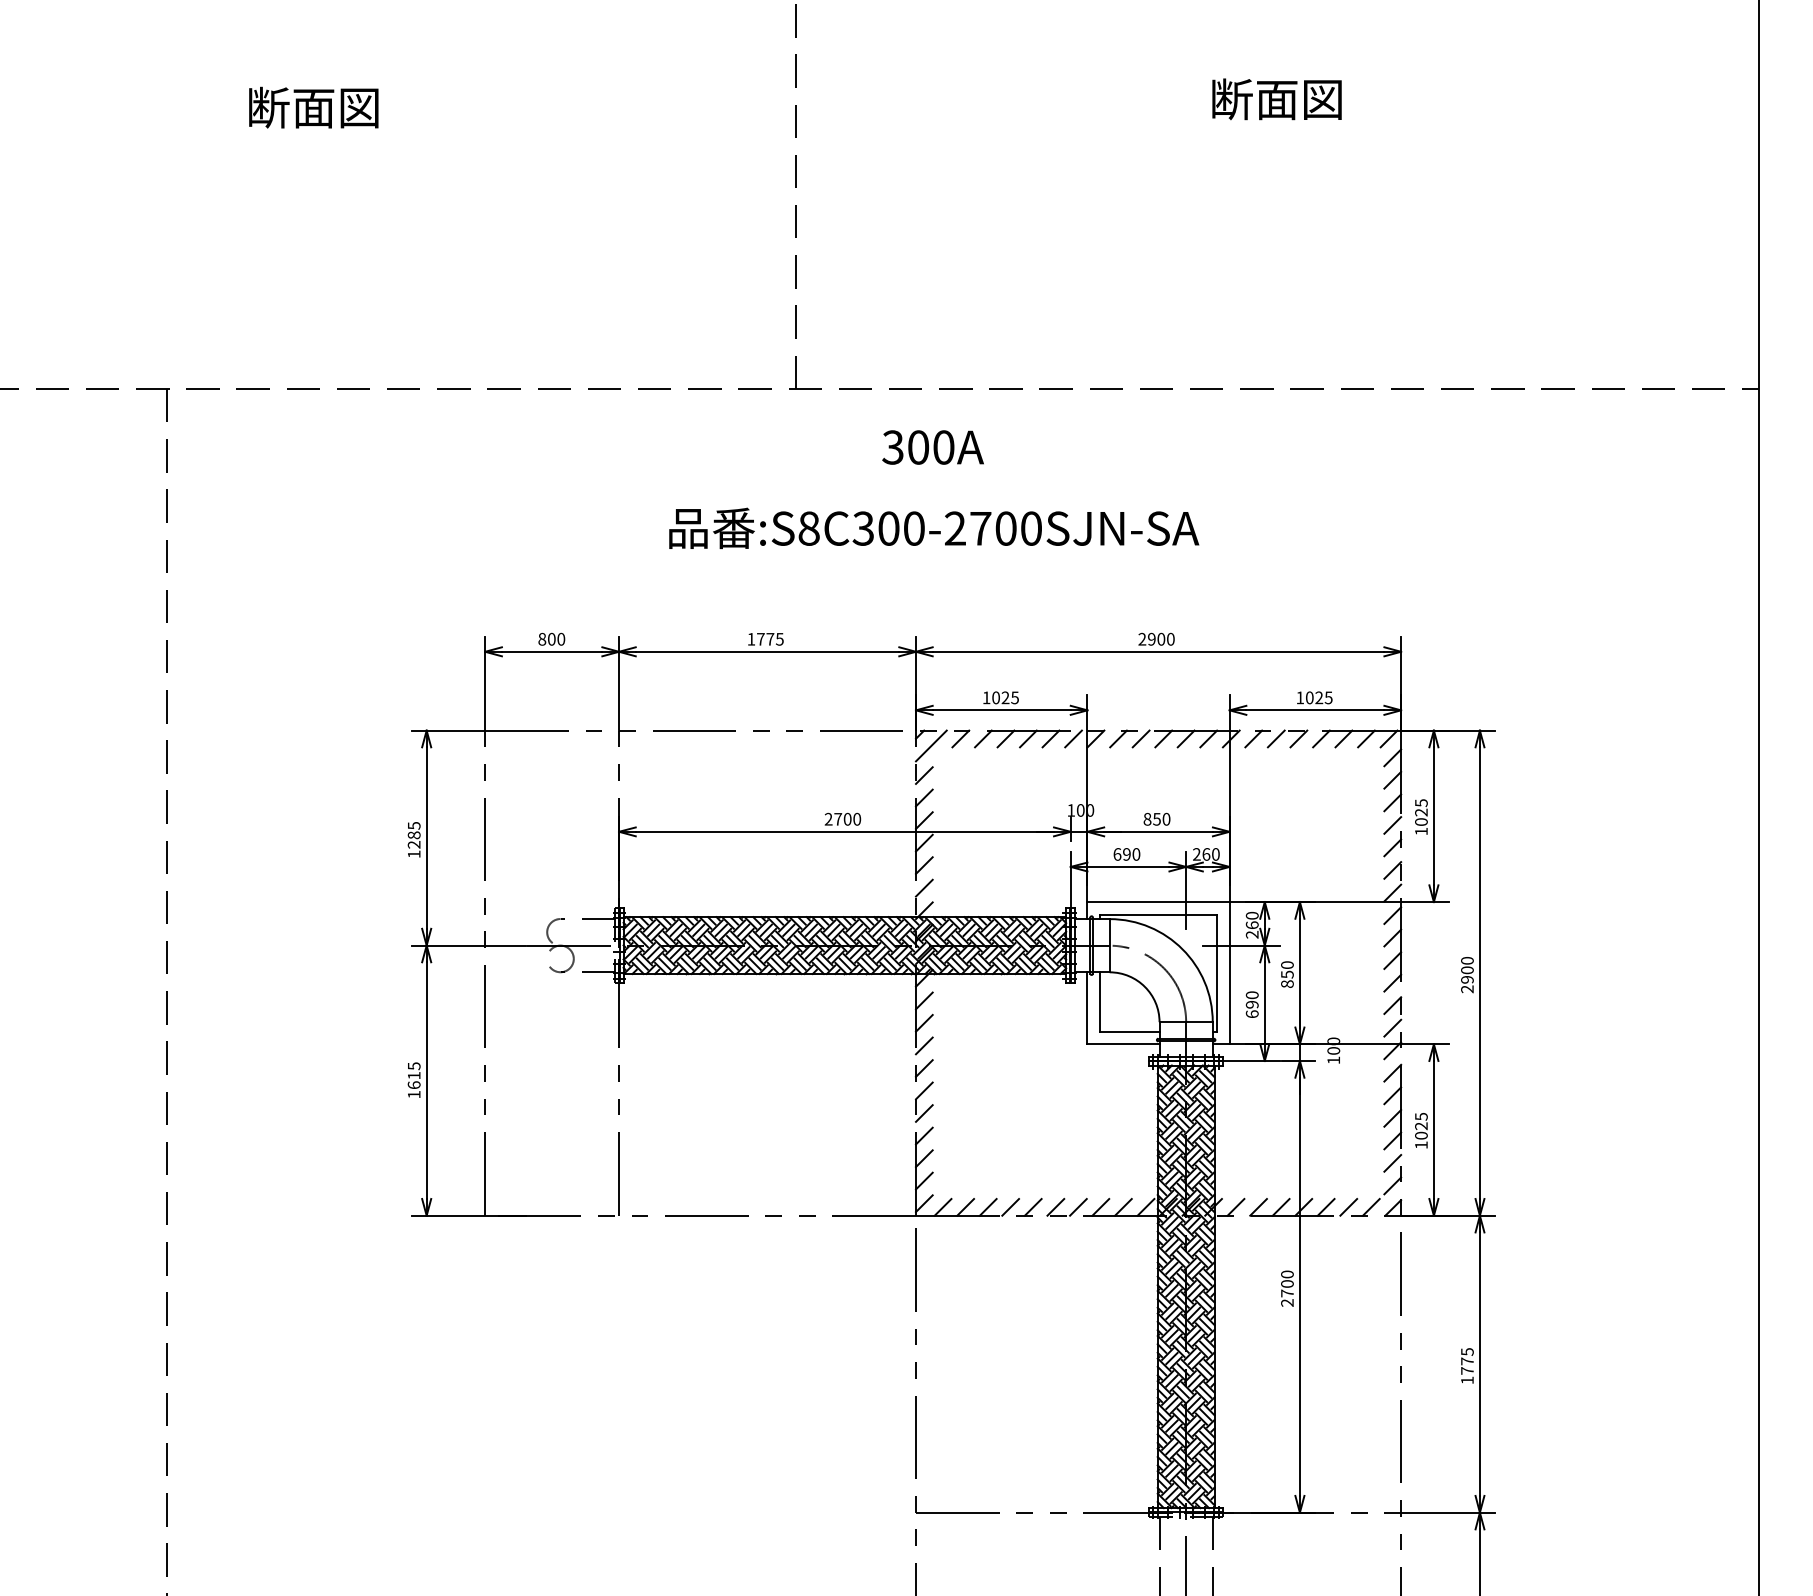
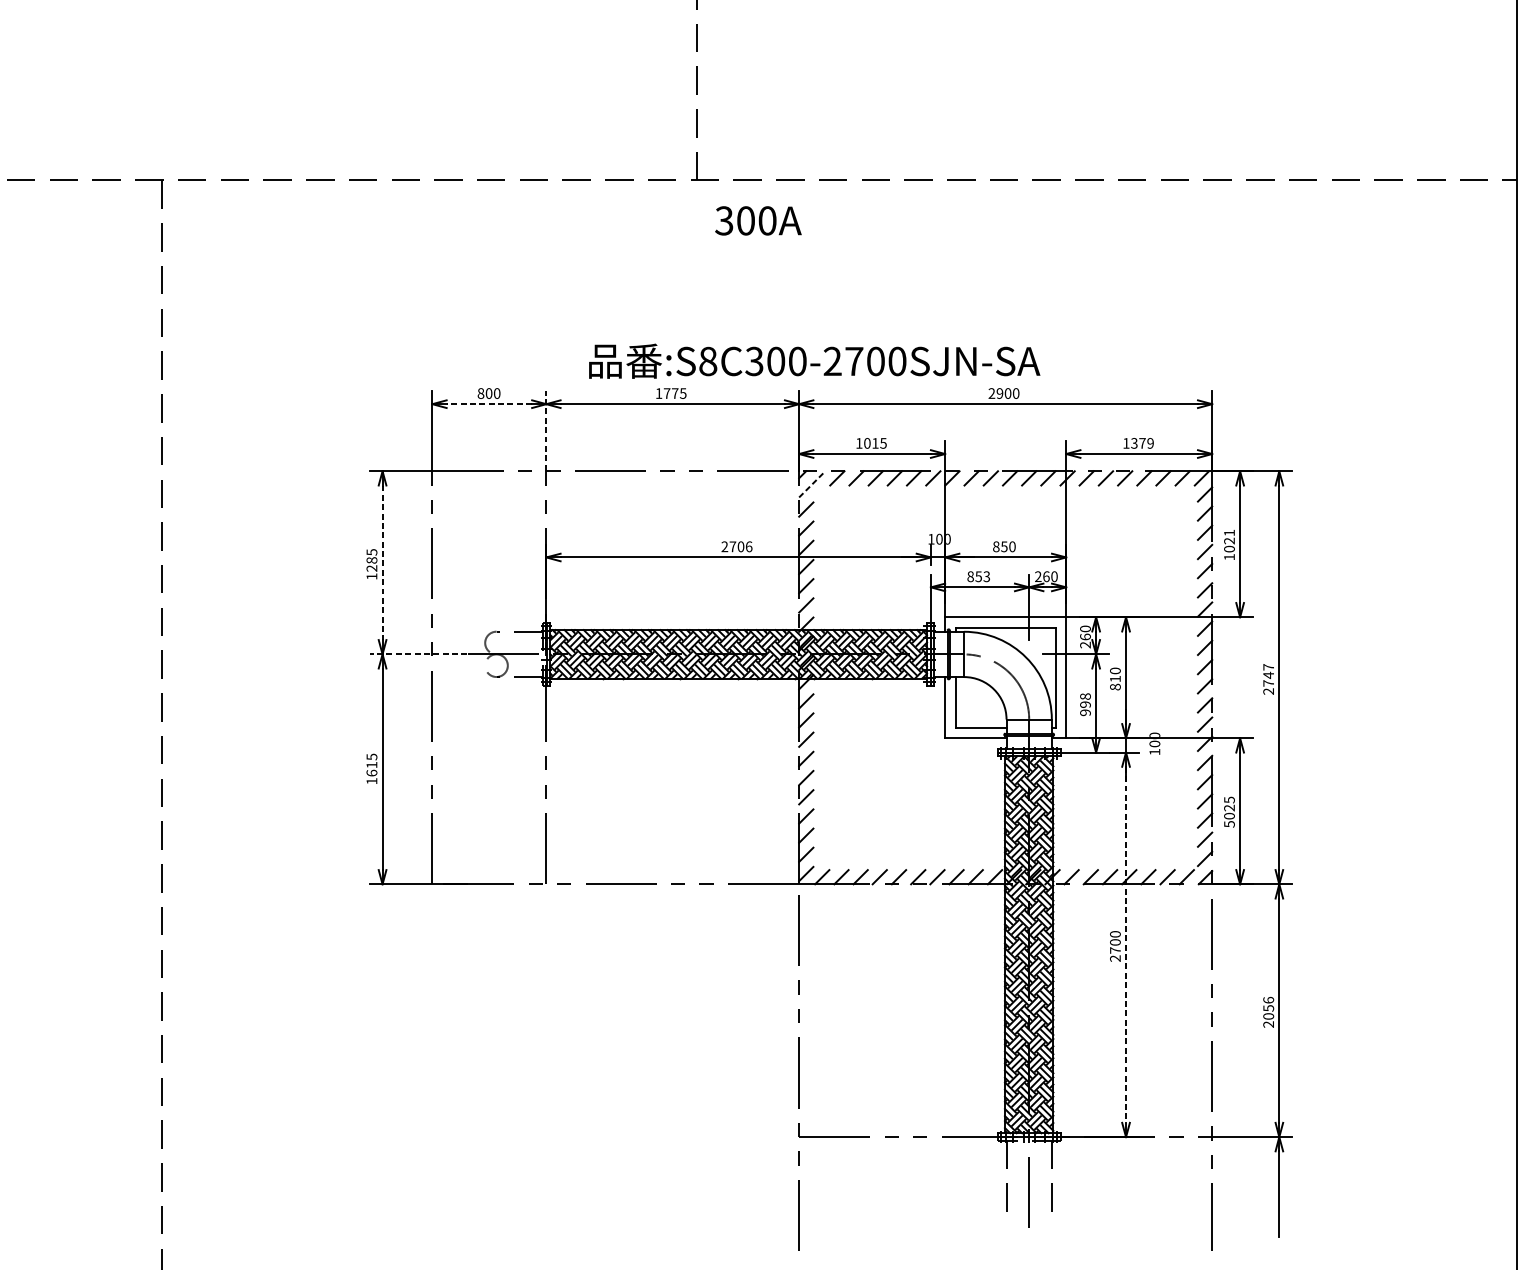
text: (932, 447) -> (757, 220), moved
text: (934, 527) -> (814, 360), moved
line: (551, 651) -> (488, 403), solid -> dashed
line: (619, 683) -> (546, 431), solid -> dashed
text: (1005, 697) -> (875, 443), 1025 -> 1015
text: (1318, 697) -> (1141, 443), 1025 -> 1379
line: (931, 745) -> (812, 483), solid -> dashed
text: (1421, 803) -> (1229, 533), 1025 -> 1021
text: (857, 818) -> (749, 546), 2700 -> 2706
line: (426, 838) -> (382, 563), solid -> dashed
text: (1126, 854) -> (978, 576), 690 -> 853
line: (468, 945) -> (418, 654), solid -> dashed
text: (1467, 969) -> (1268, 674), 2900 -> 2747
text: (1287, 974) -> (1115, 678), 850 -> 810
text: (1251, 1004) -> (1084, 704), 690 -> 998
text: (1421, 1145) -> (1229, 824), 1025 -> 5025
line: (1299, 1287) -> (1125, 945), solid -> dashed
text: (1467, 1366) -> (1268, 1012), 1775 -> 2056

